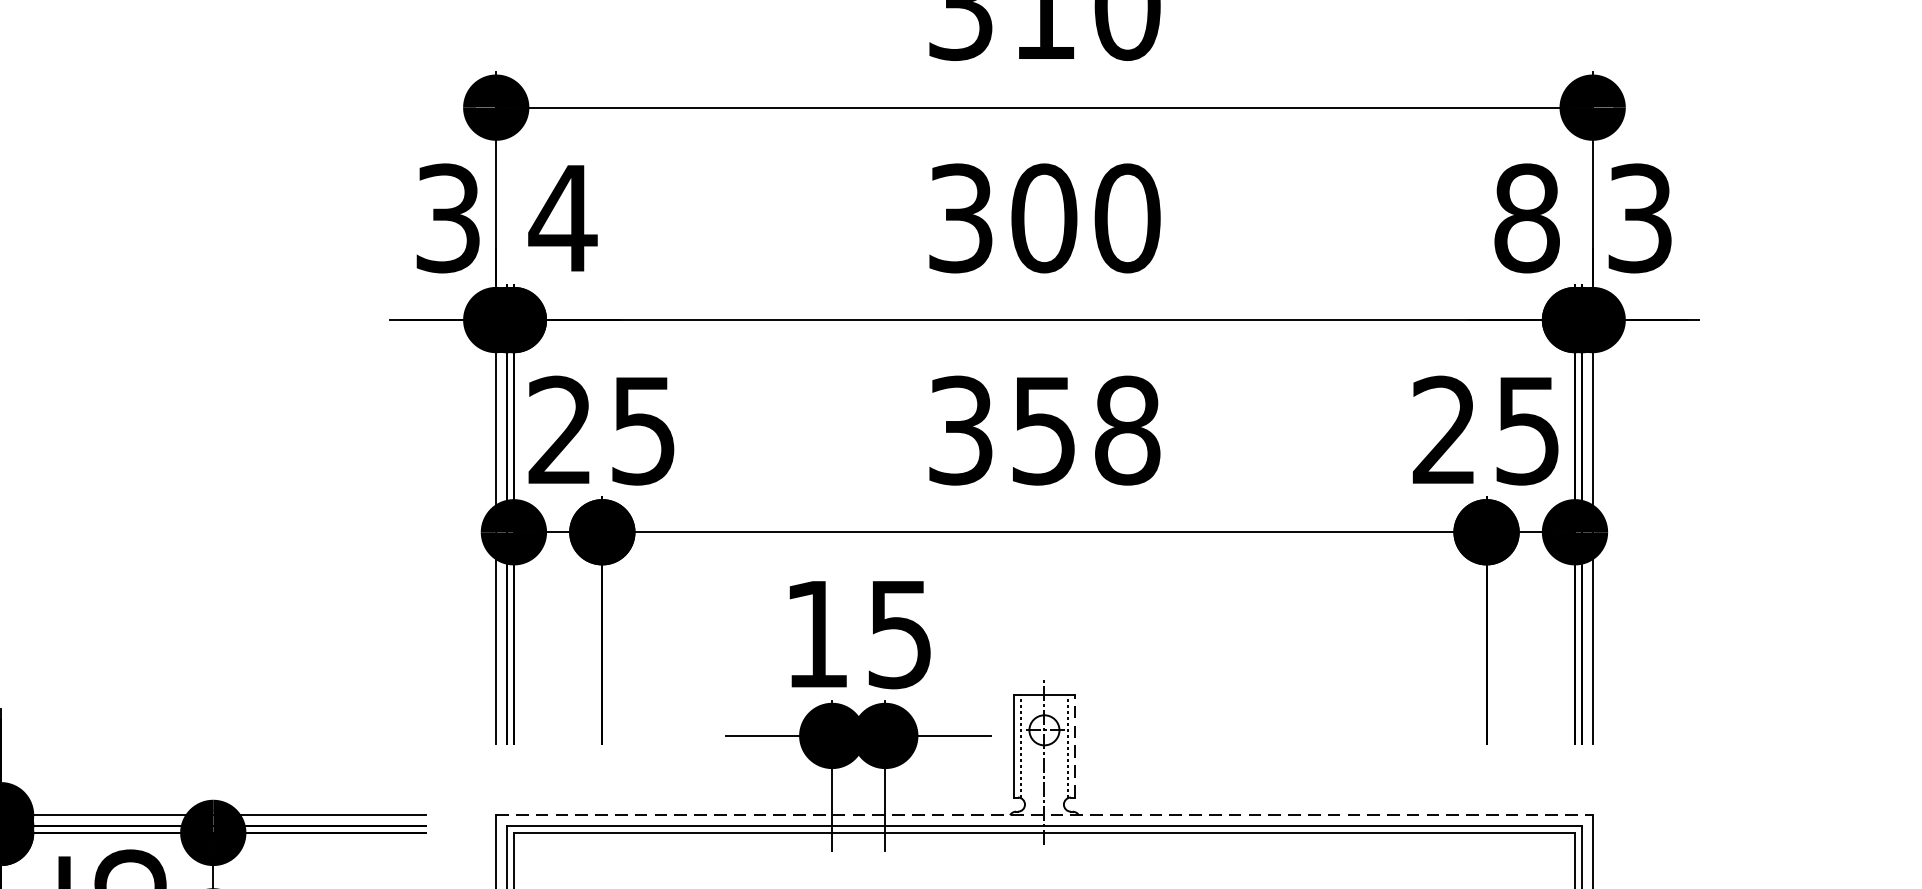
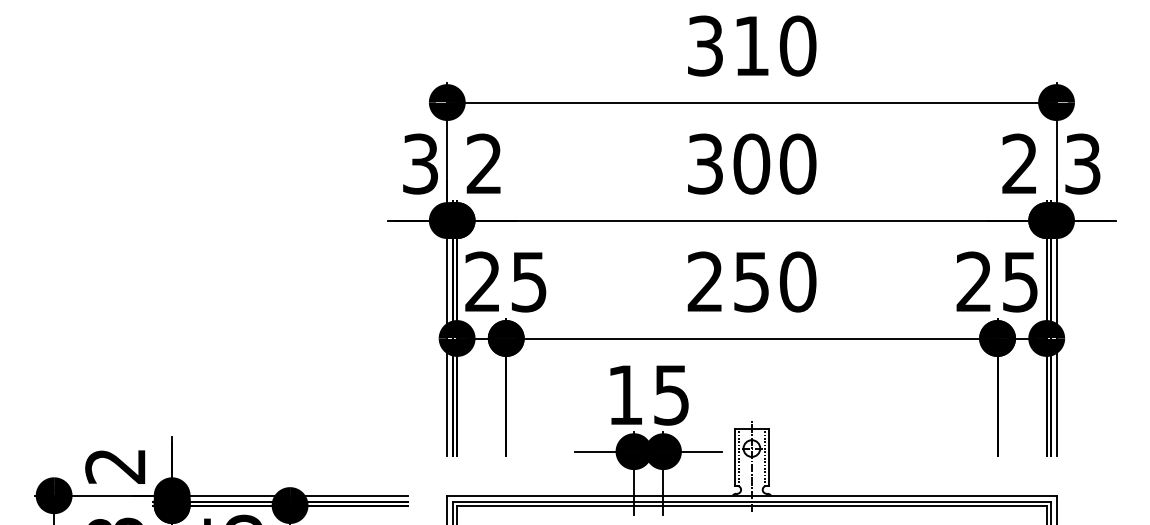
text: (563, 217) -> (484, 163), 4 -> 2
text: (1527, 217) -> (1020, 163), 8 -> 2
text: (1043, 429) -> (751, 281), 358 -> 250
line: (1076, 744) -> (769, 456), dashed -> solid
line: (1043, 814) -> (751, 495), dashed -> solid

